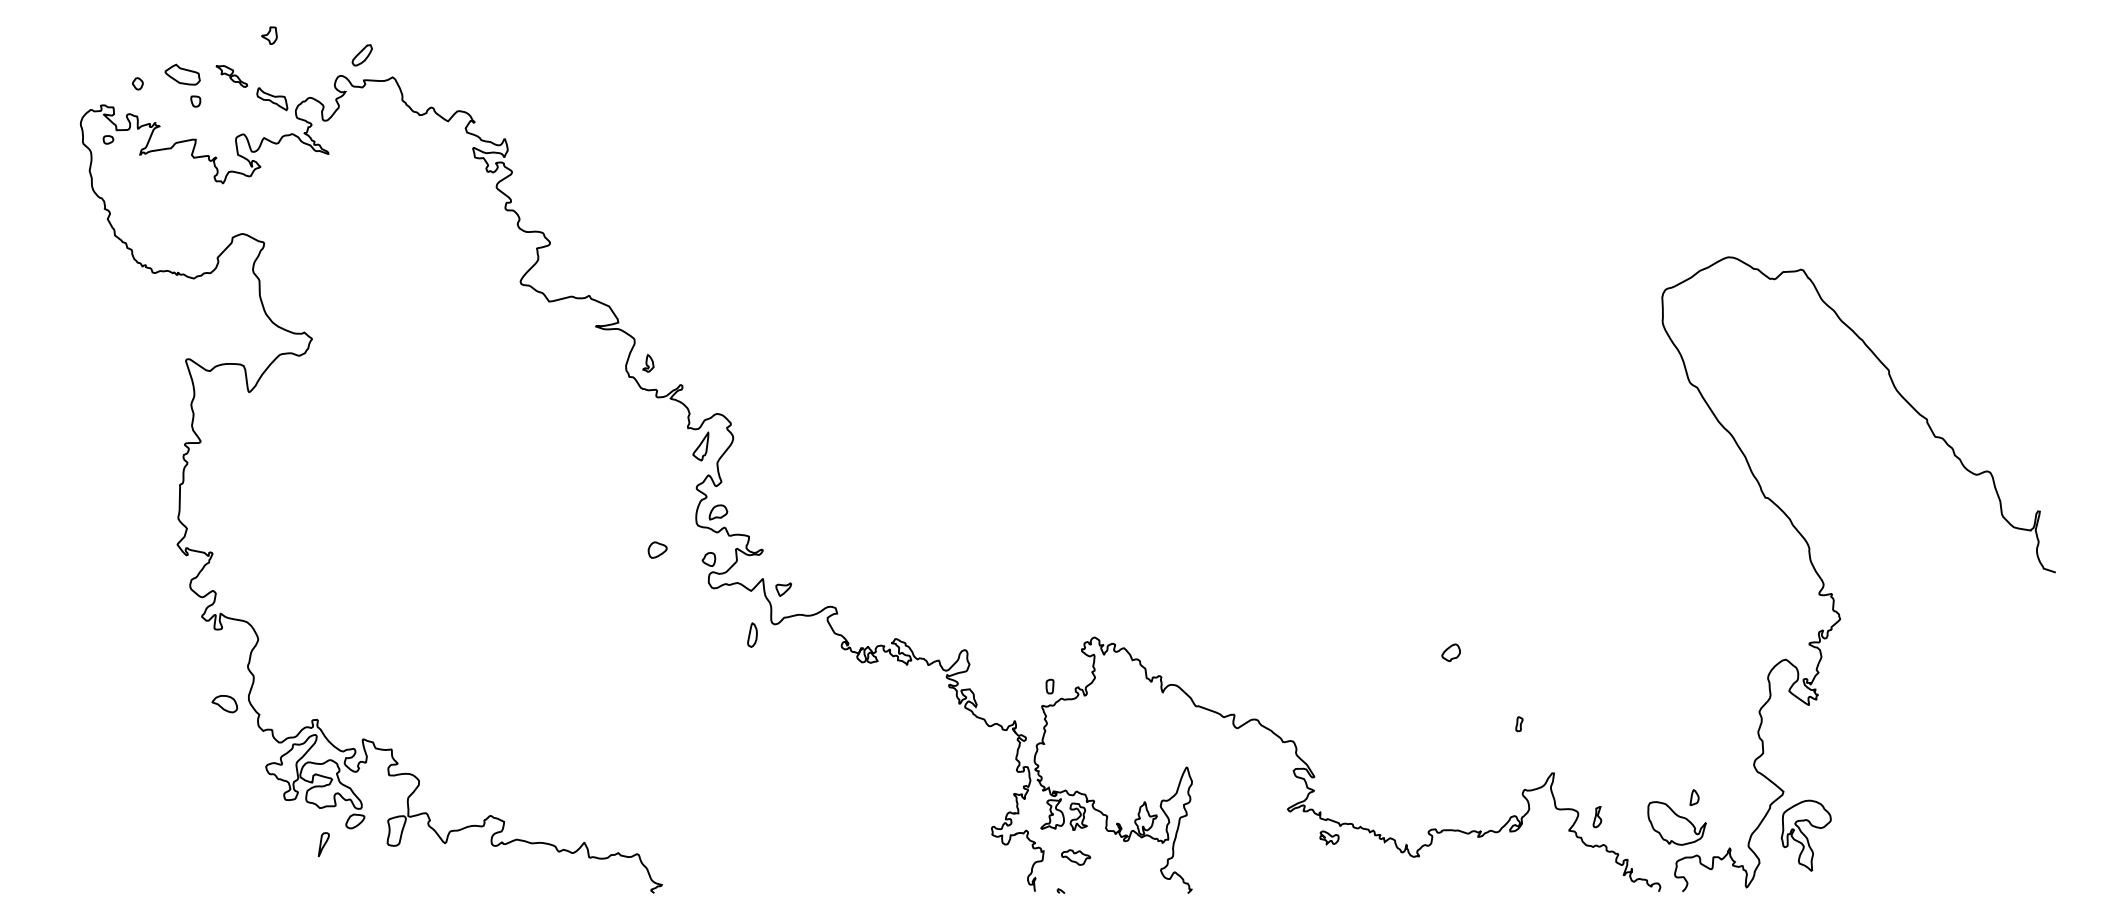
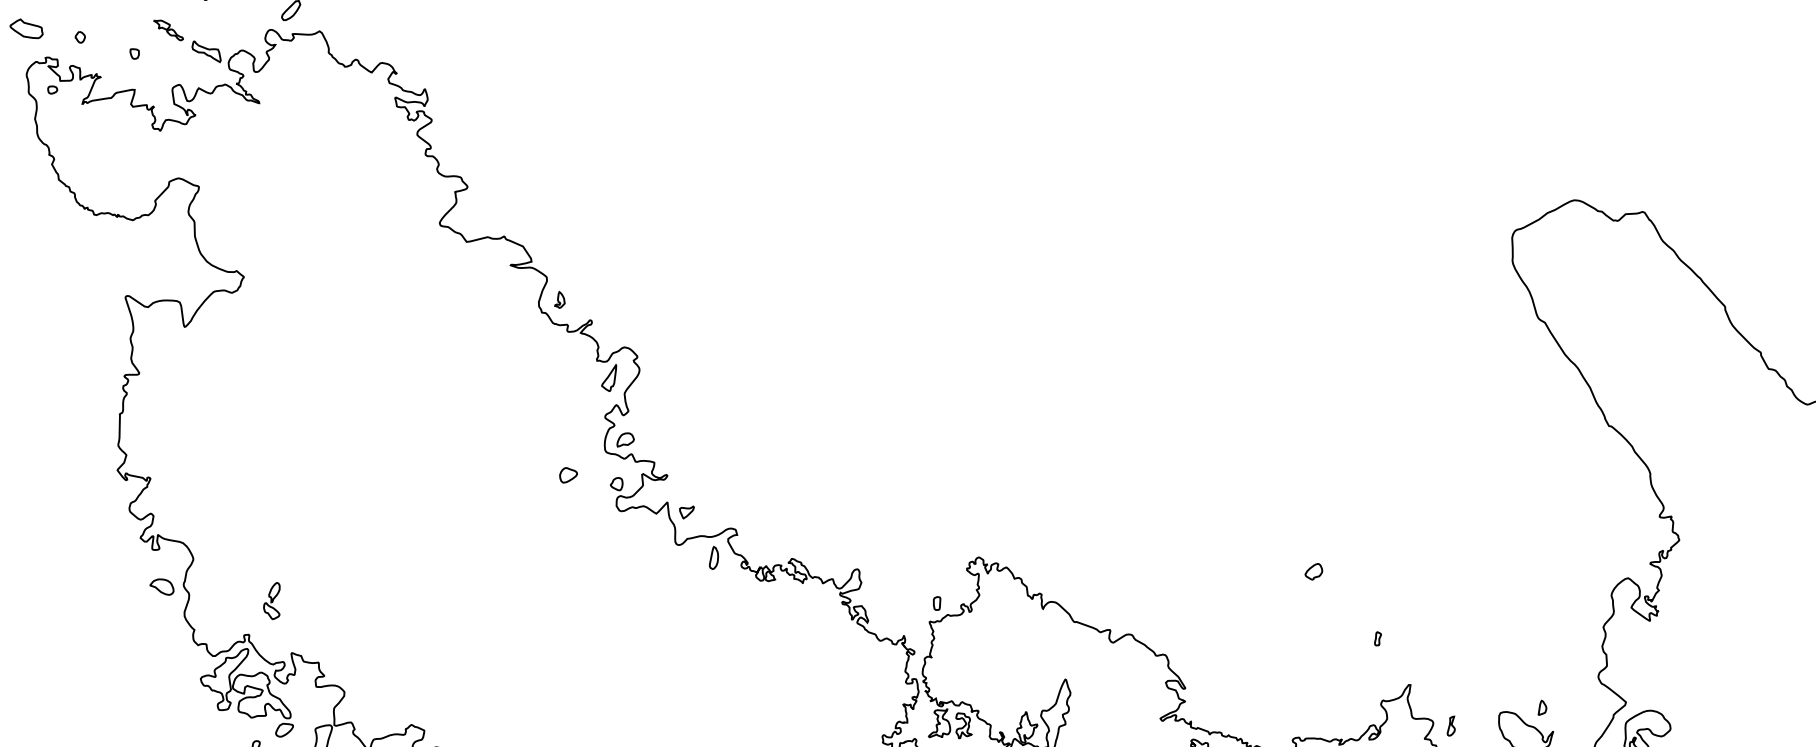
part: (182, 74) -> (26, 28), moved
part: (752, 634) -> (713, 557), moved
part: (341, 683) -> (271, 600), added
part: (224, 704) -> (161, 587), moved

